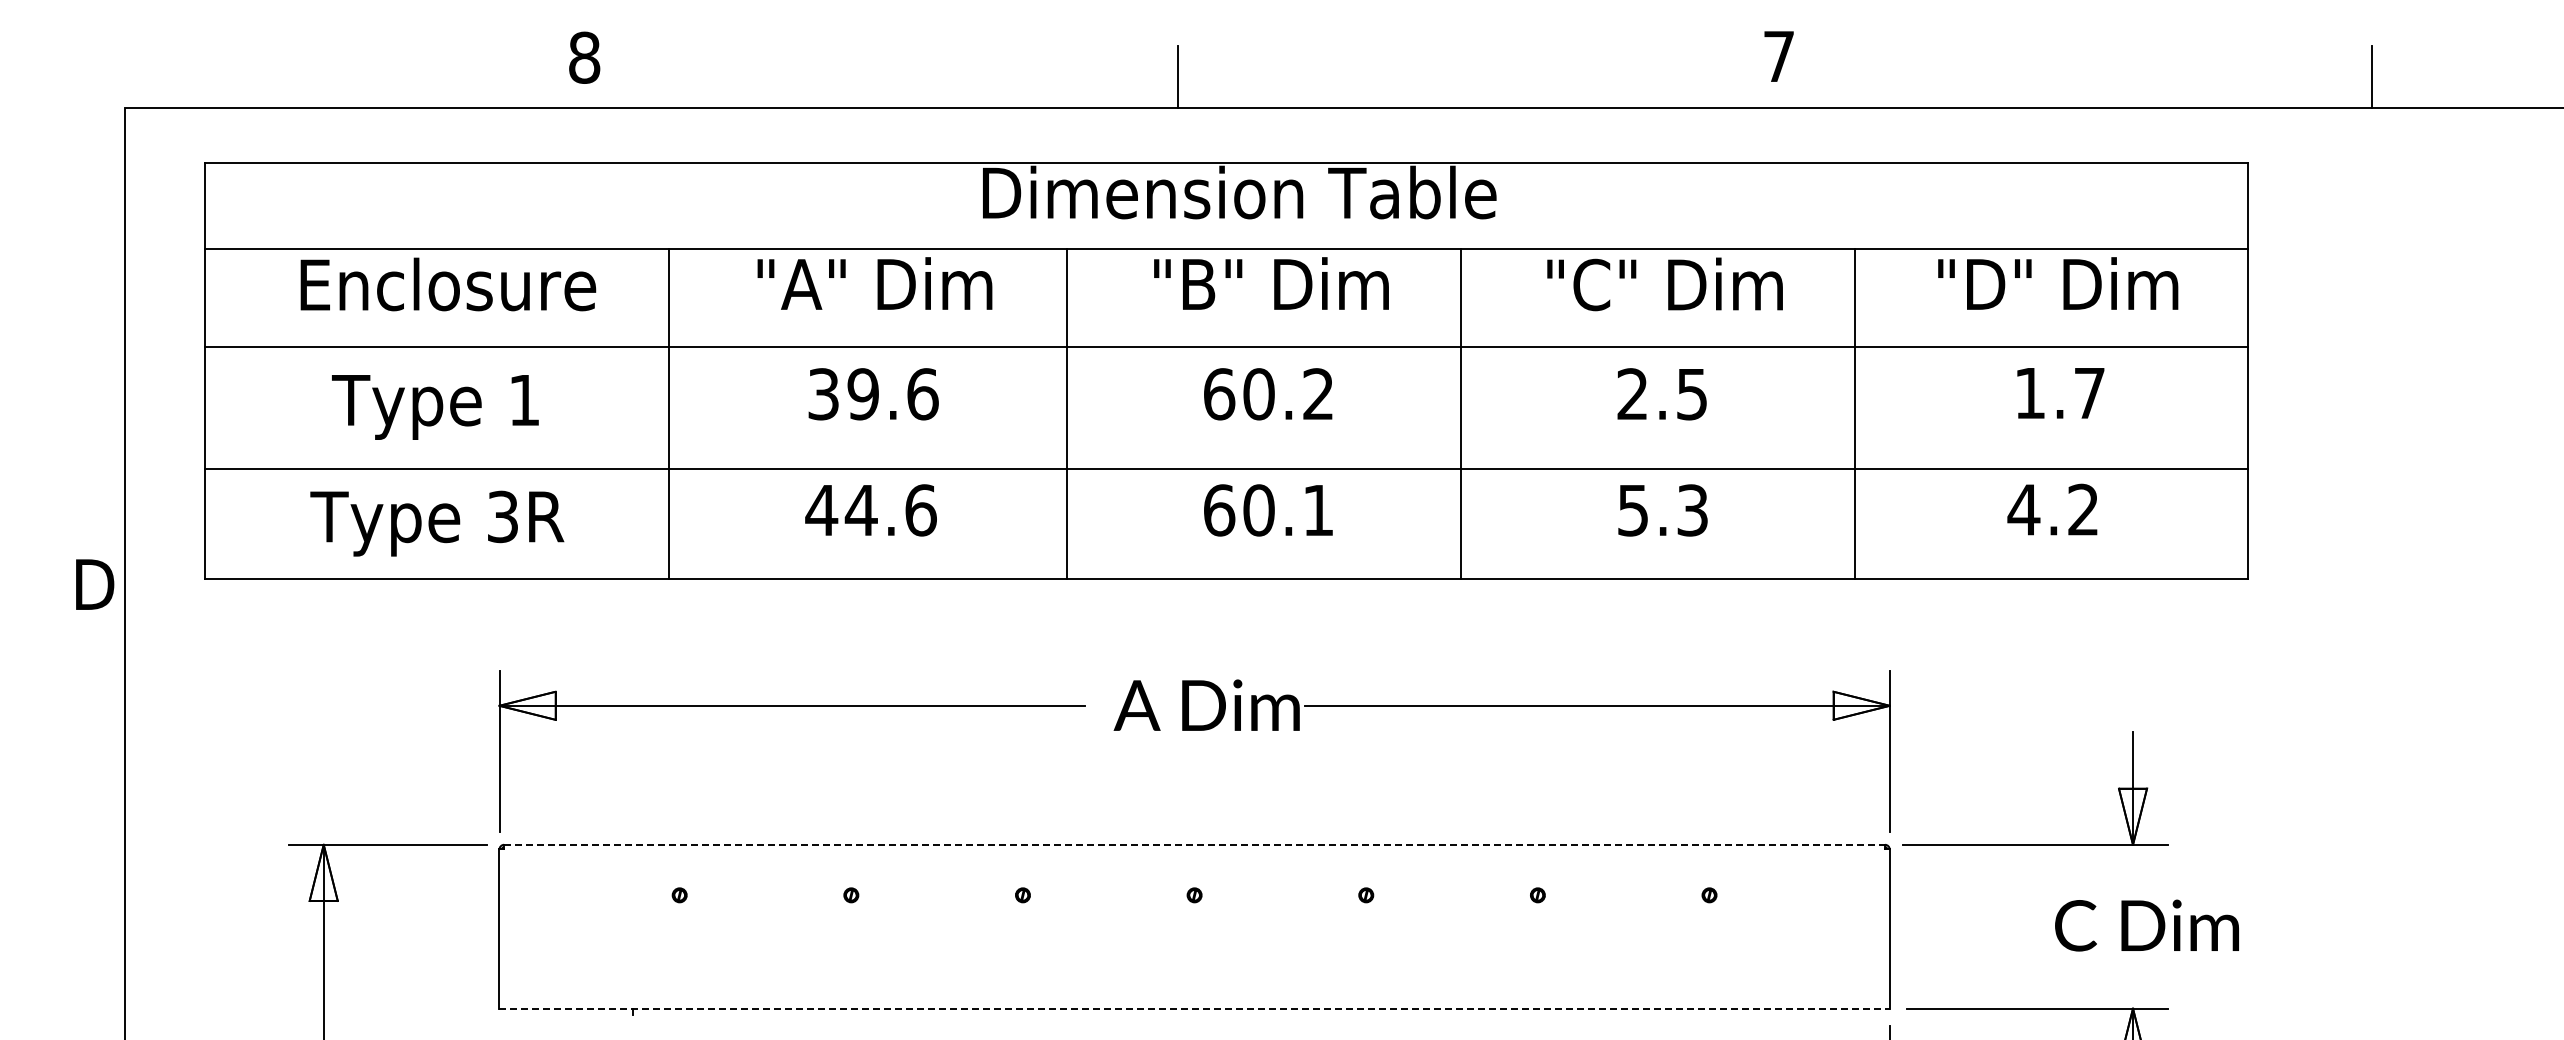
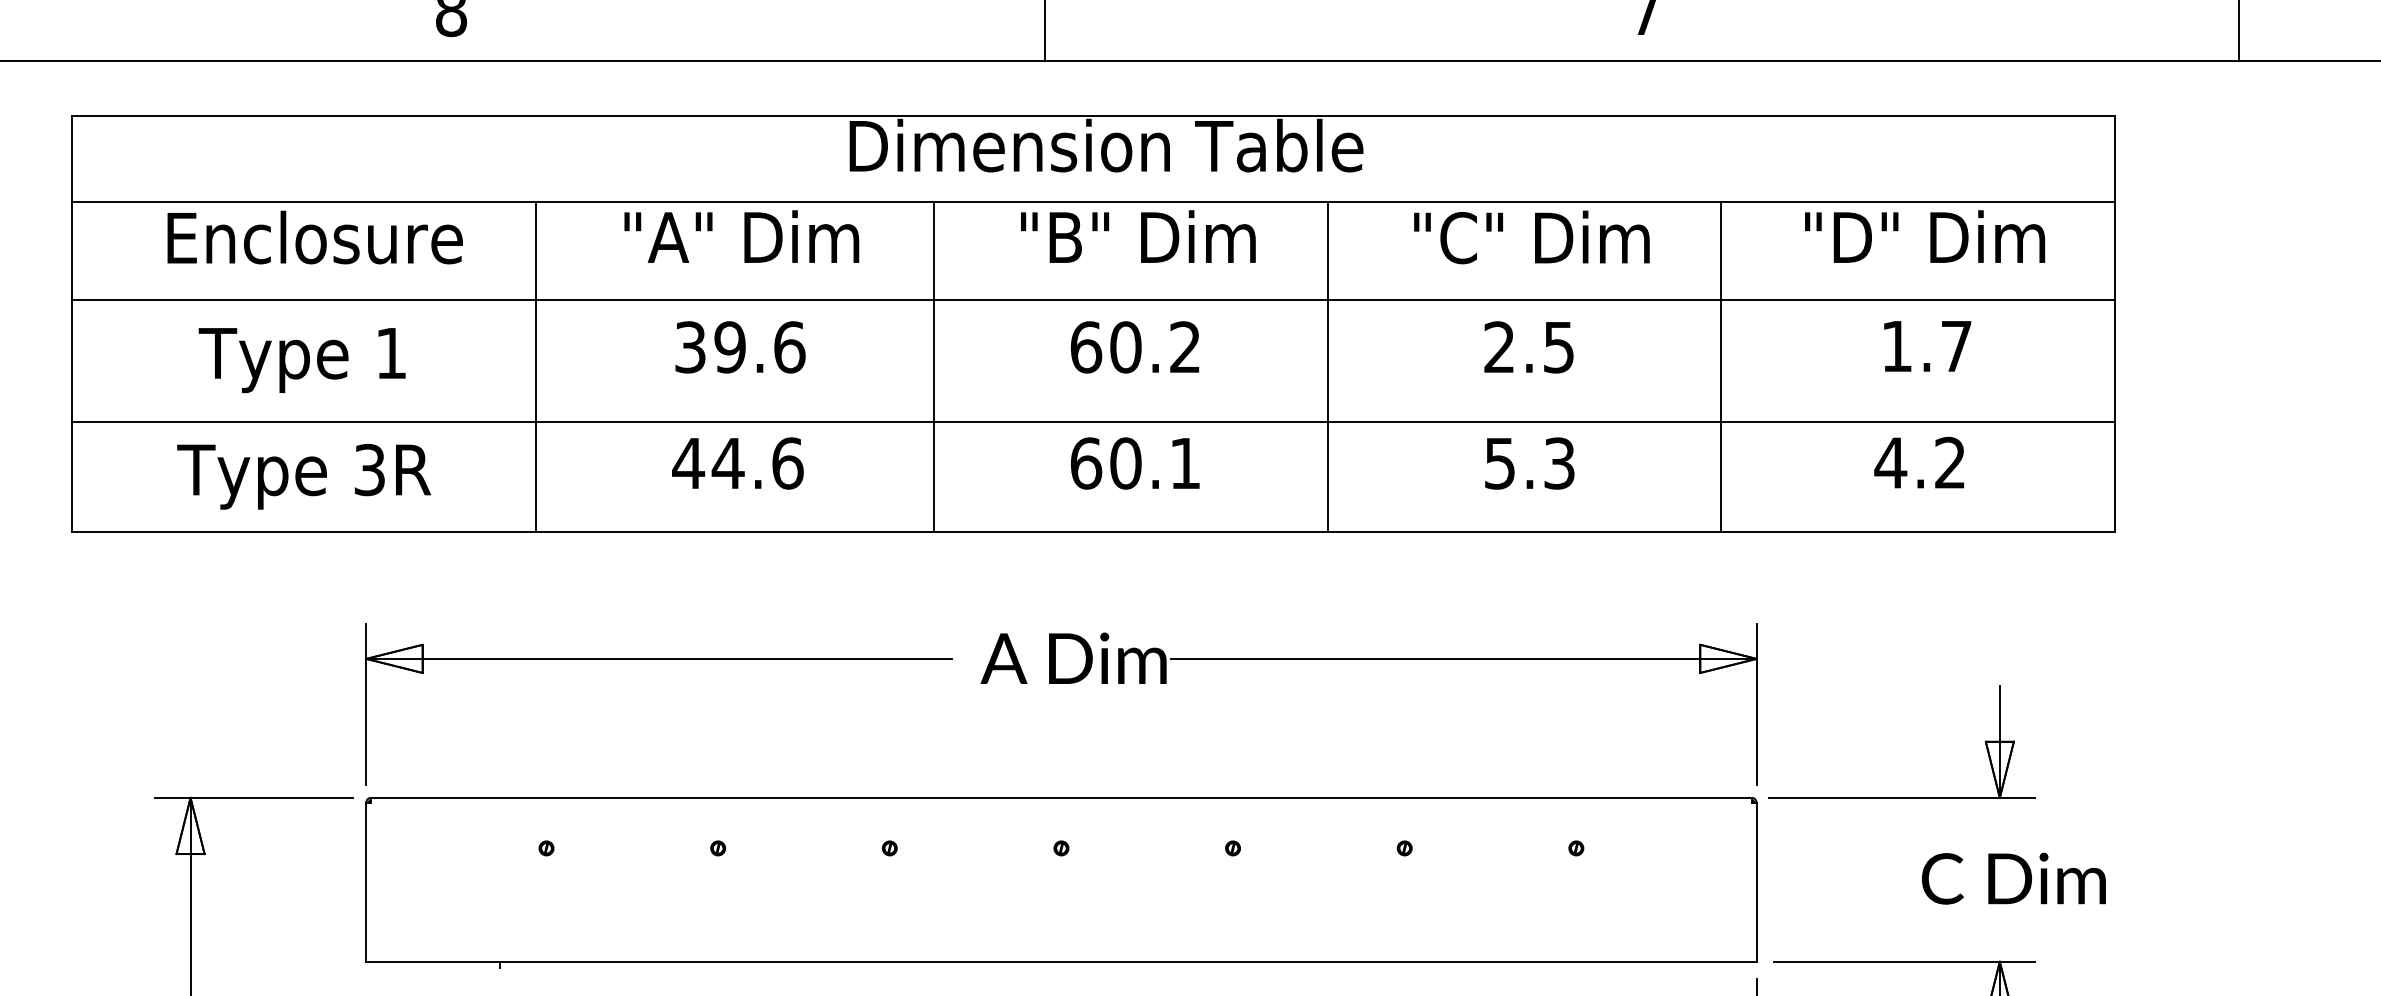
line: (1195, 844) -> (1062, 797), dashed -> solid
line: (1195, 1008) -> (1062, 961), dashed -> solid

